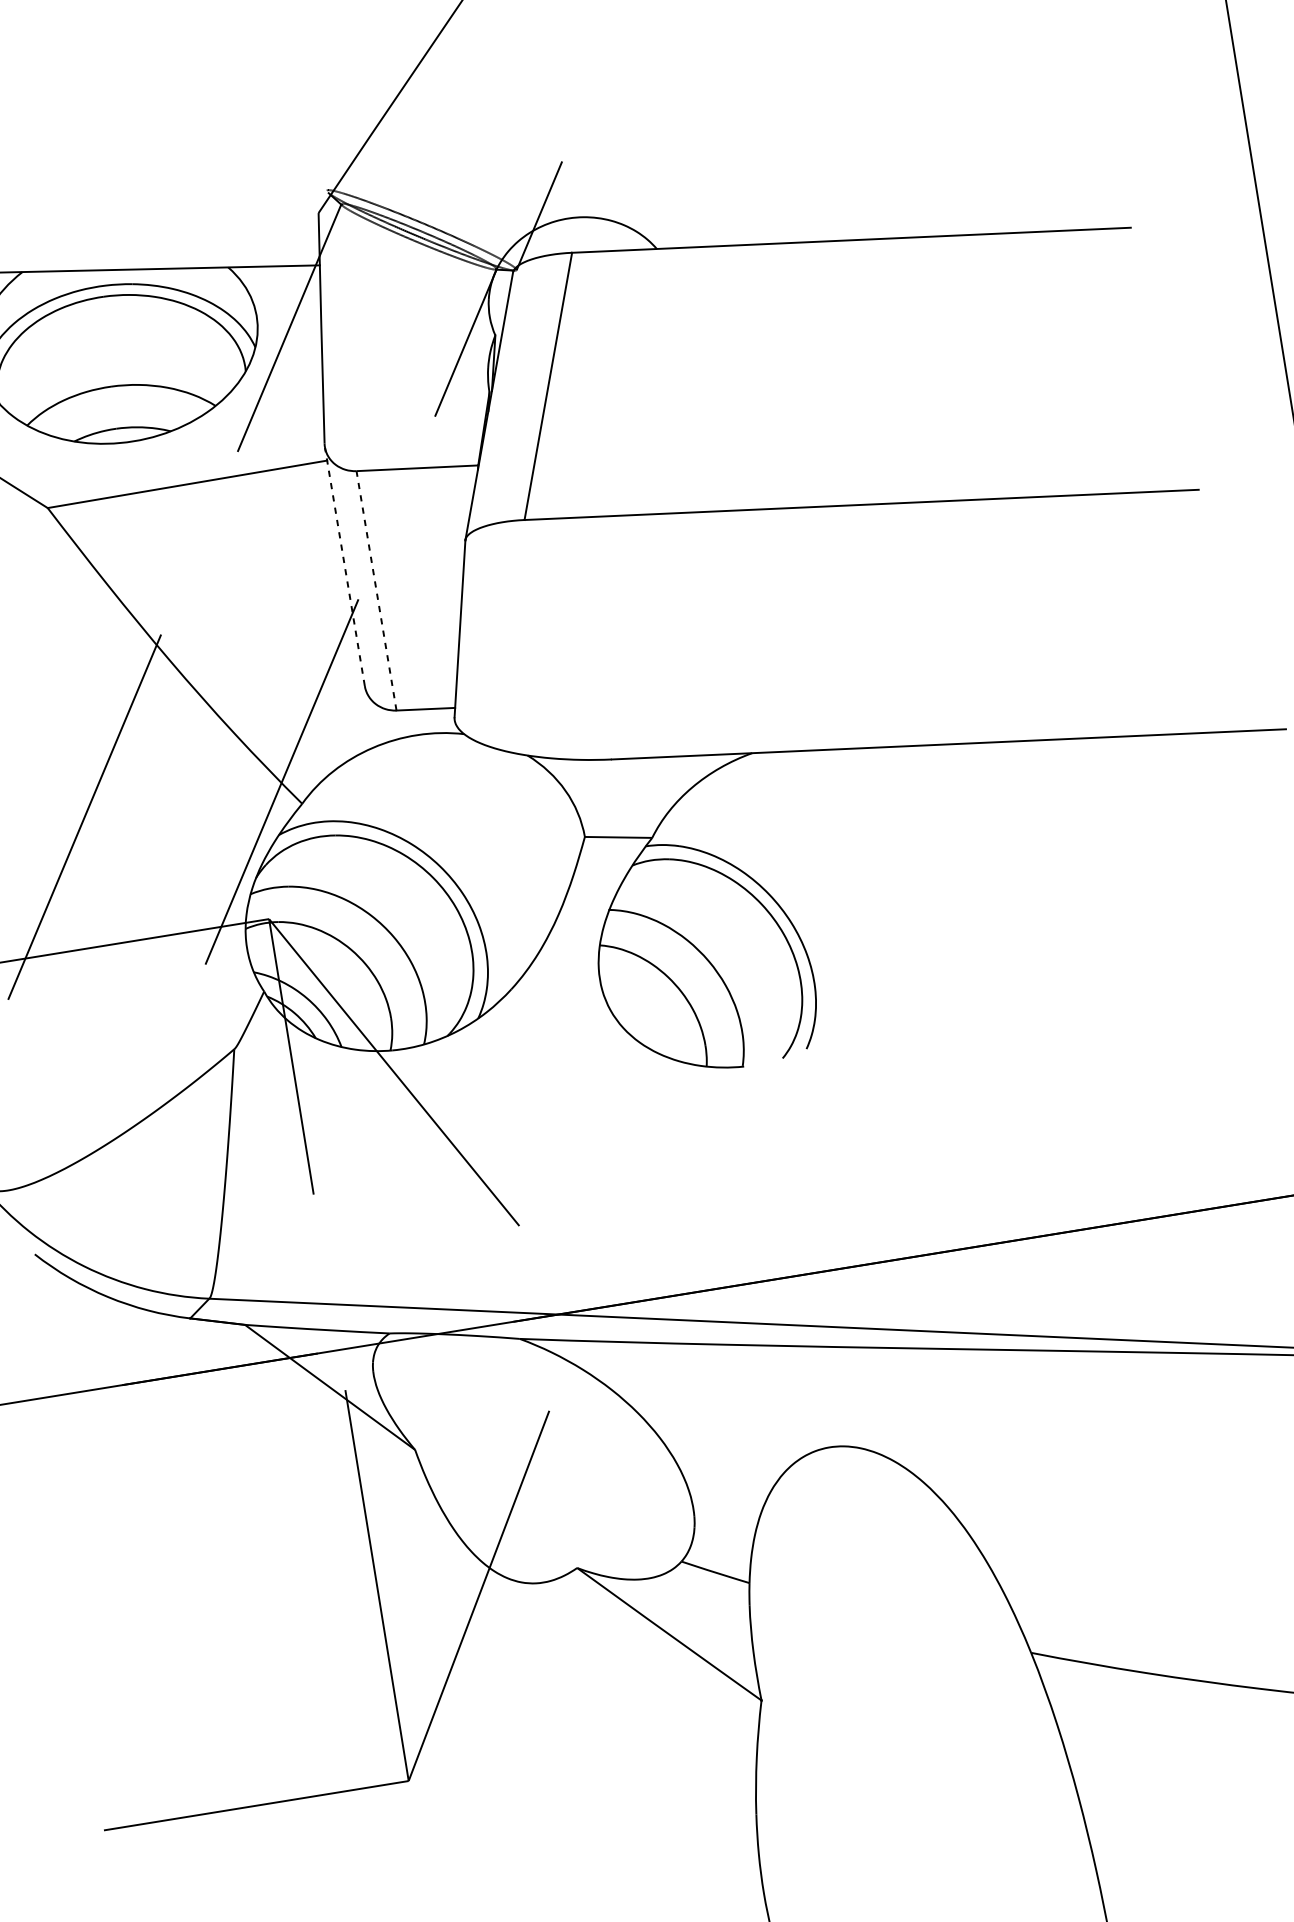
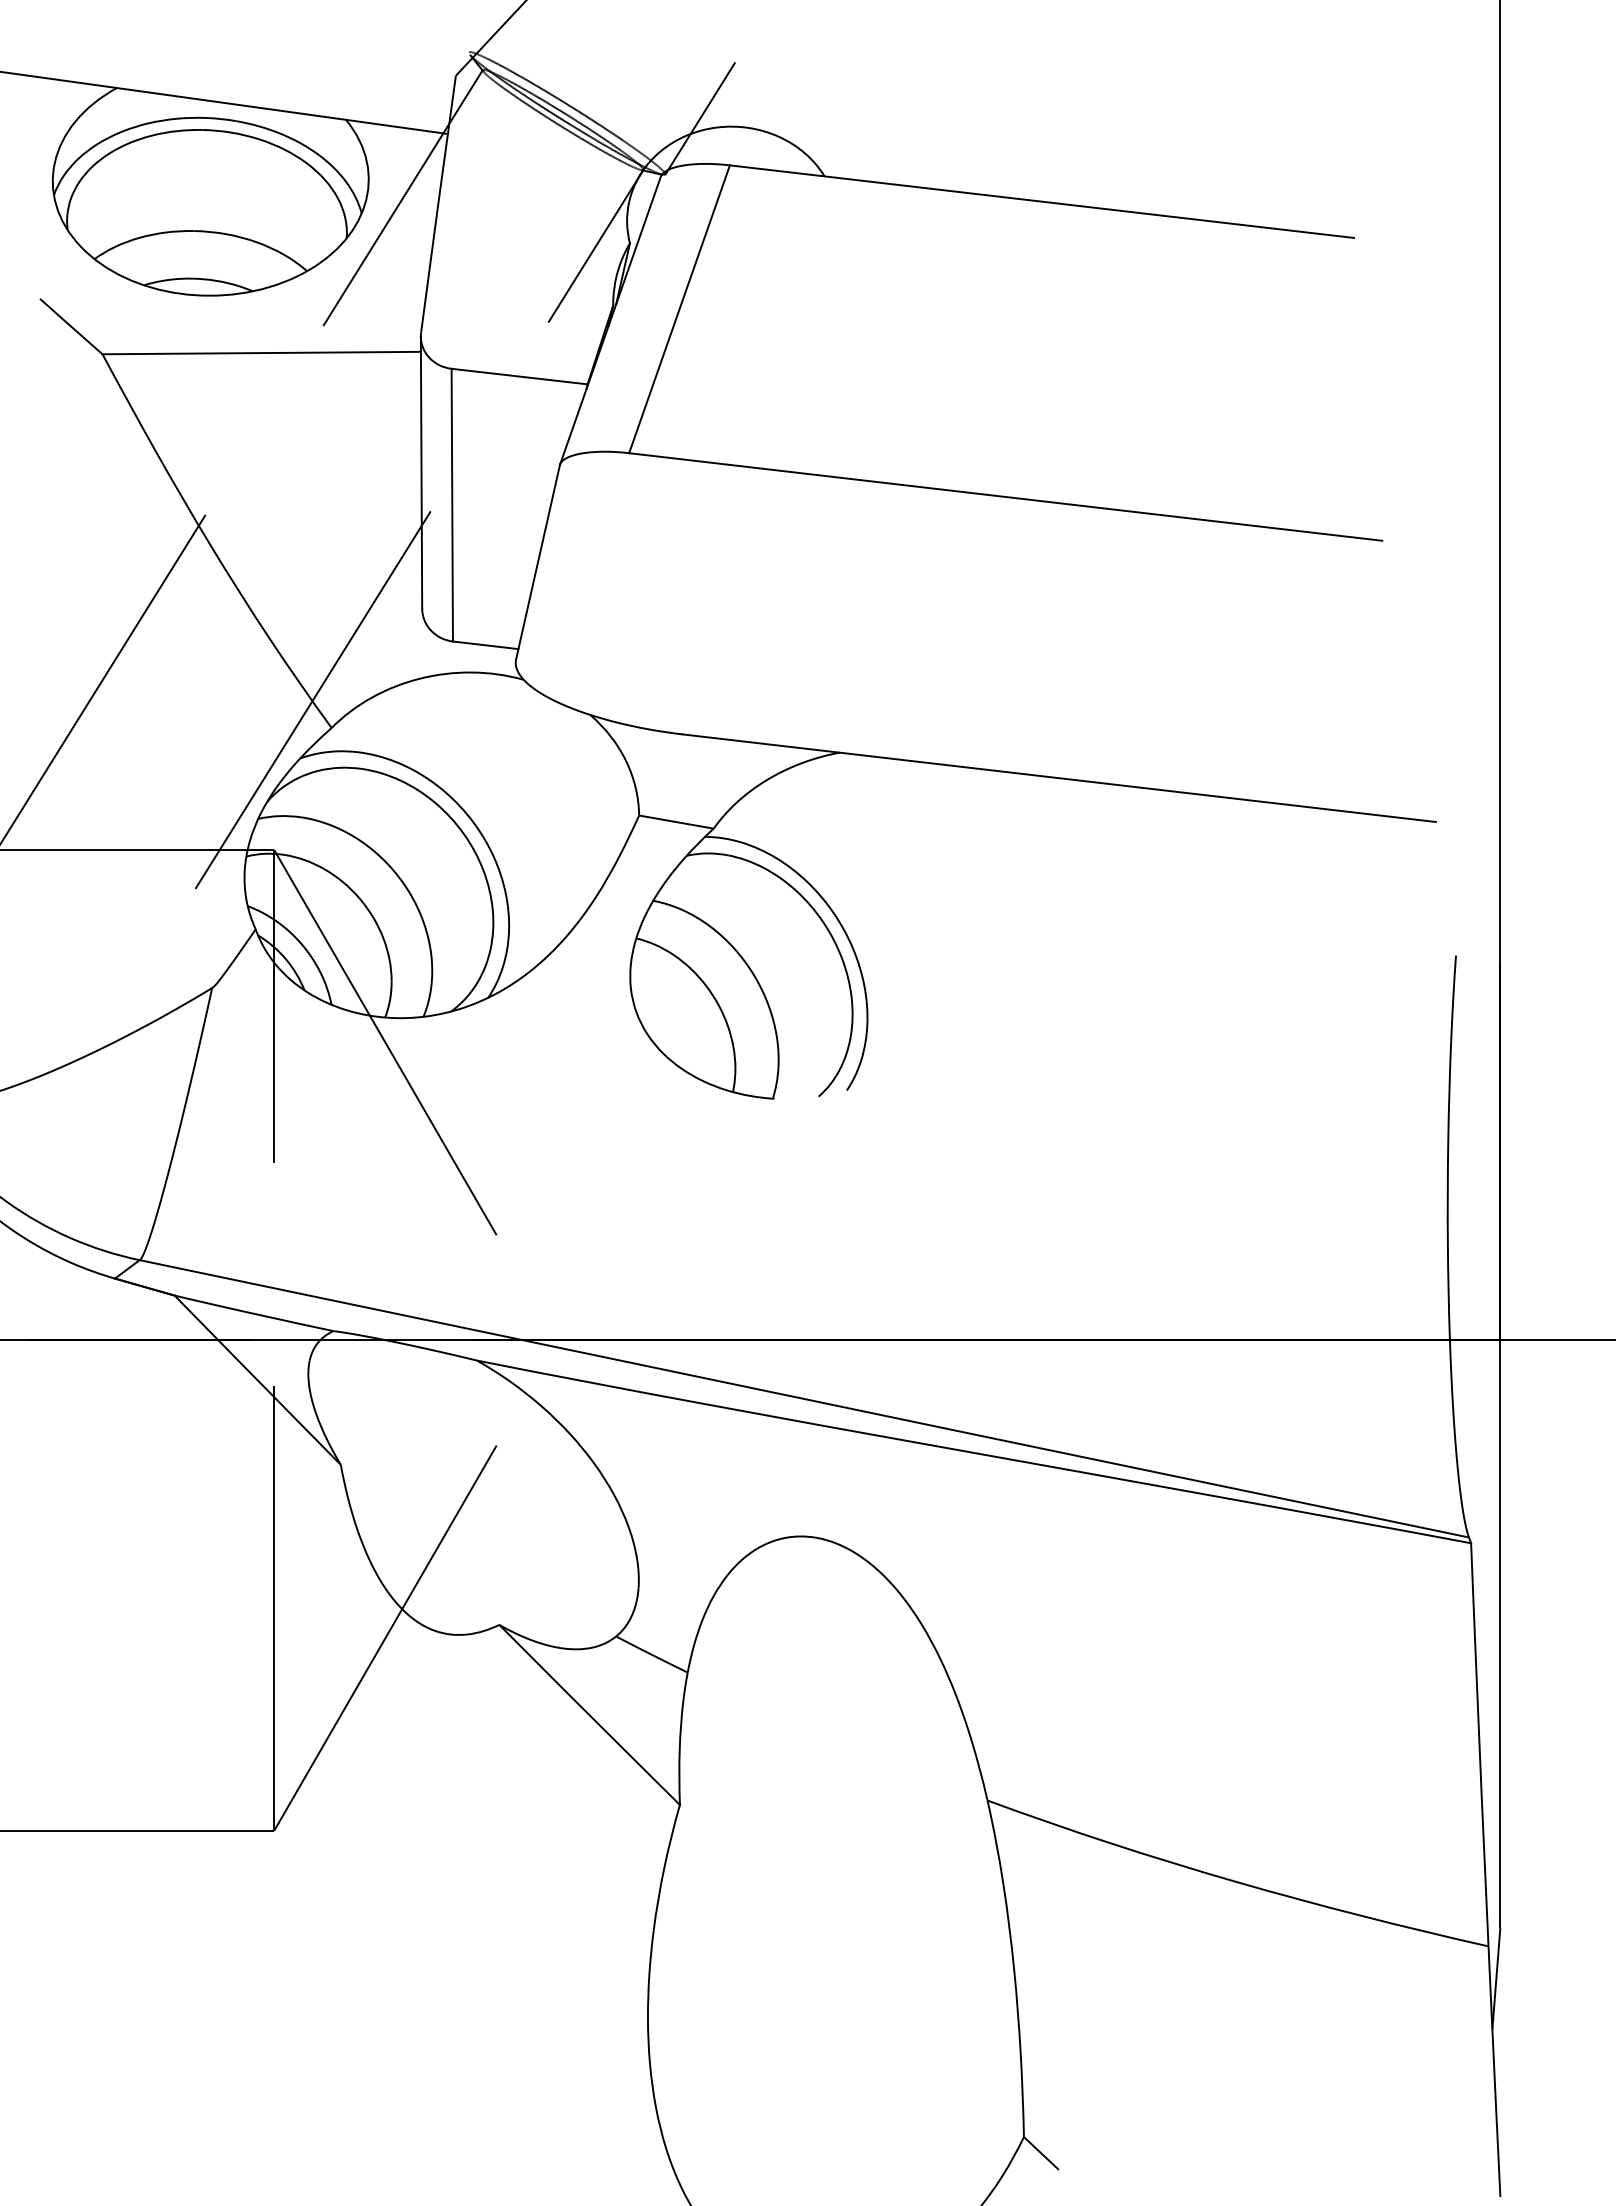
line: (344, 566) -> (421, 472), dashed -> solid
line: (376, 590) -> (452, 504), dashed -> solid

